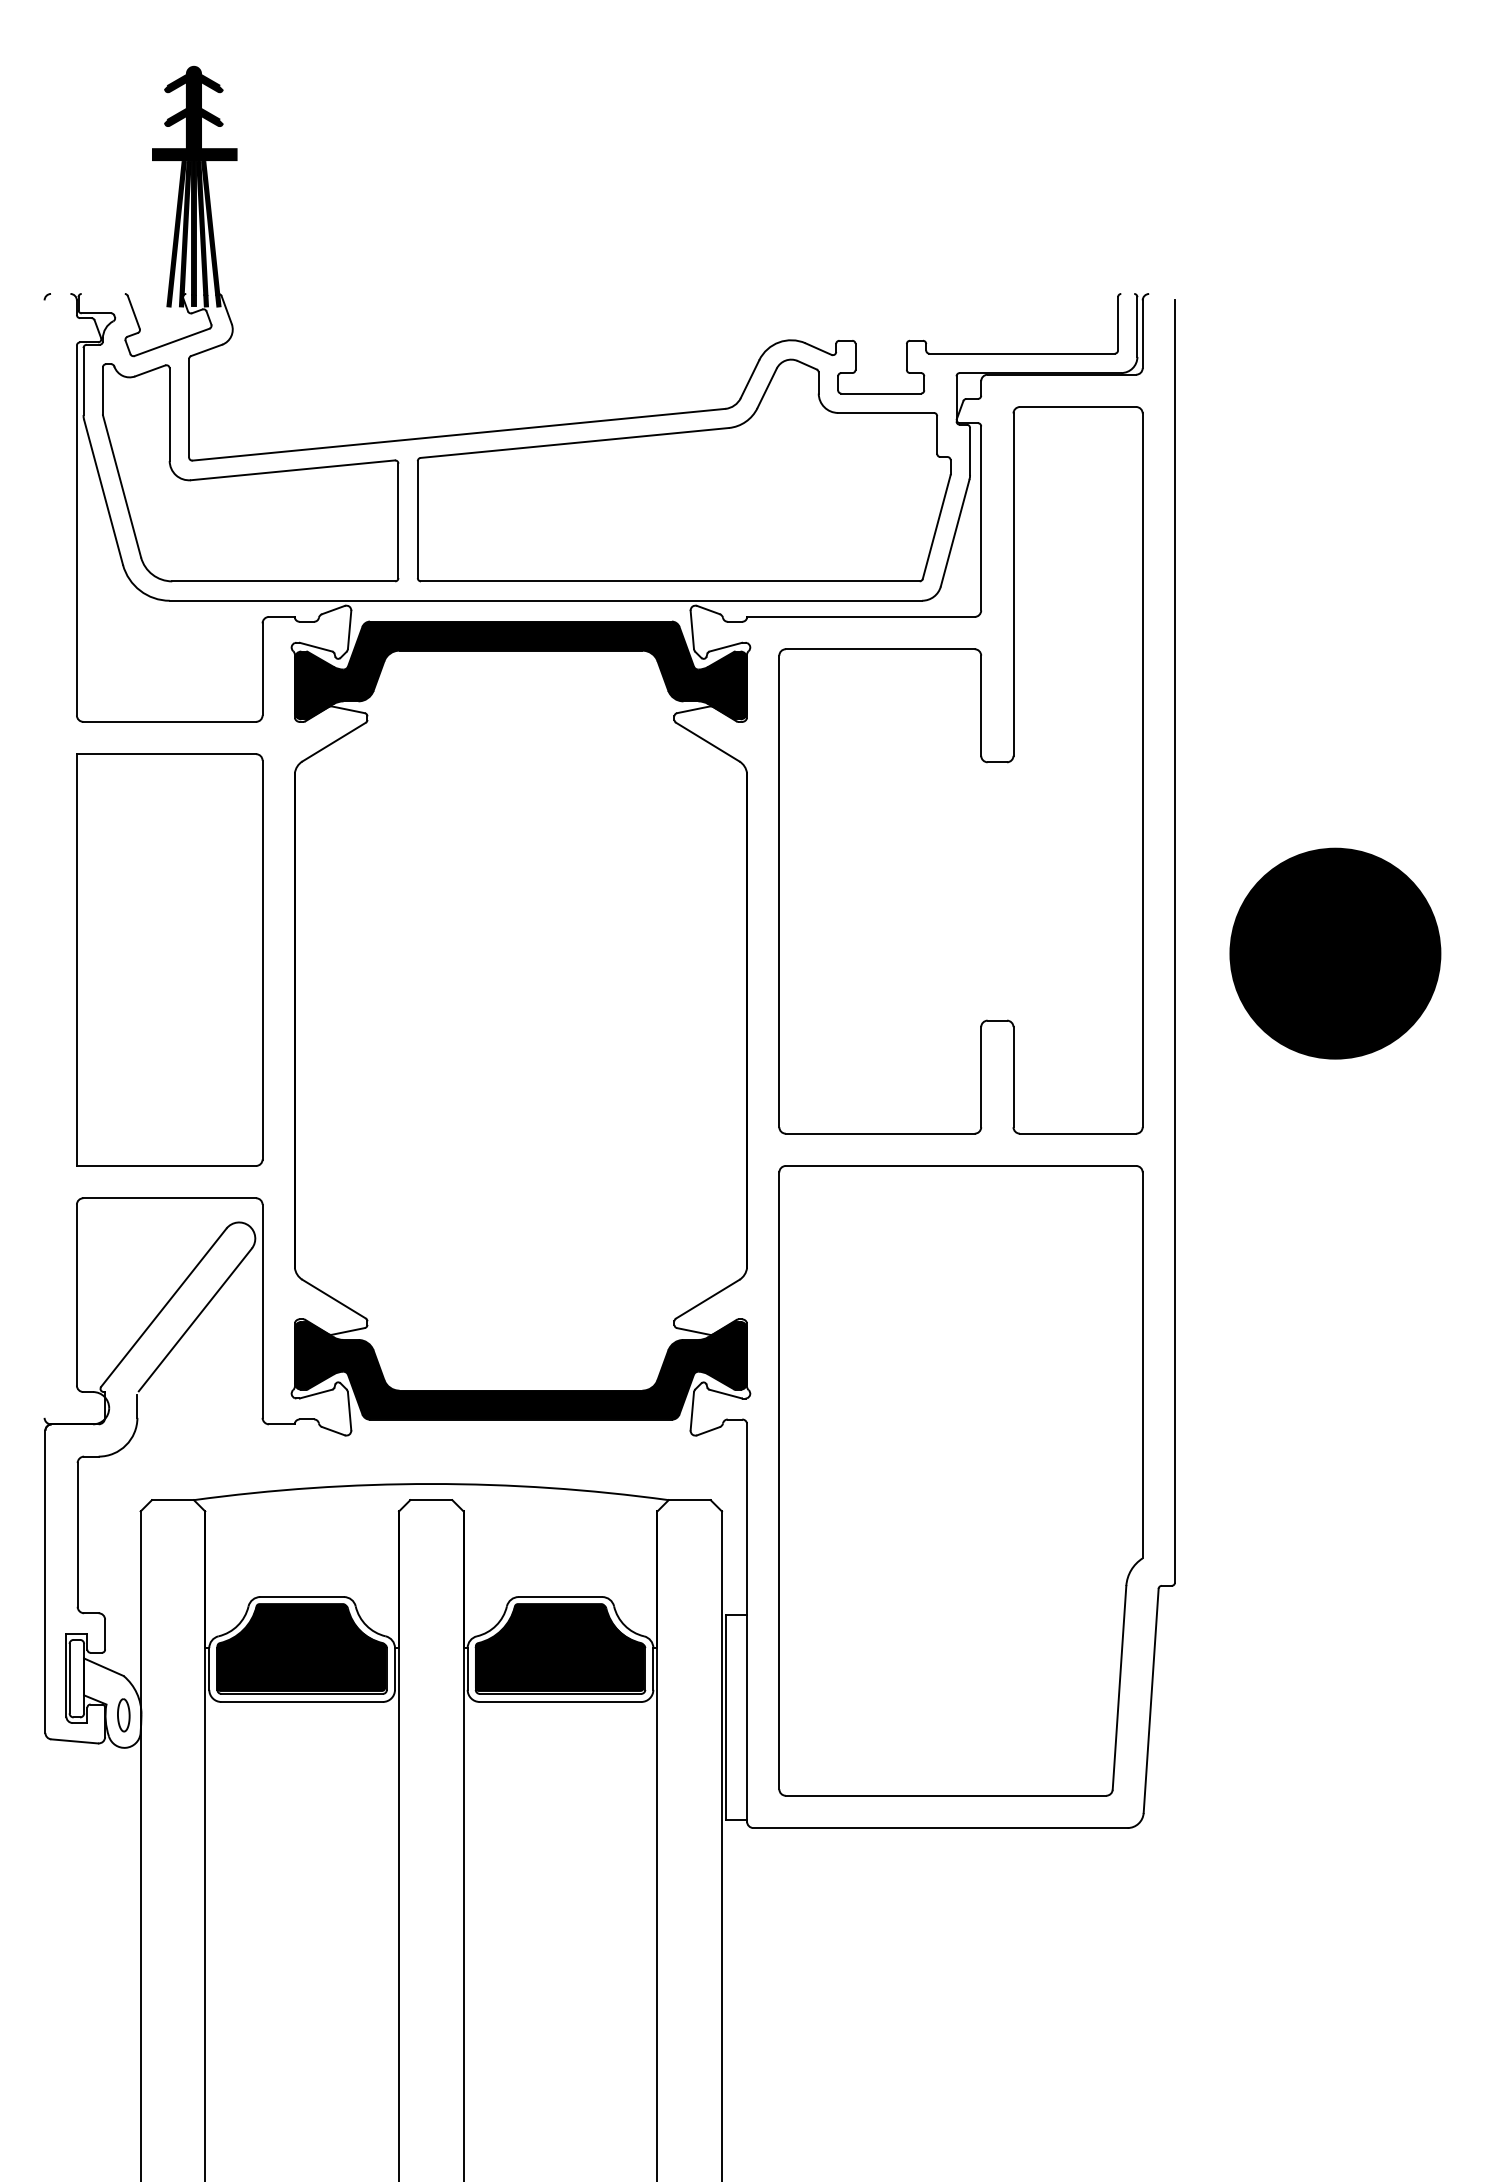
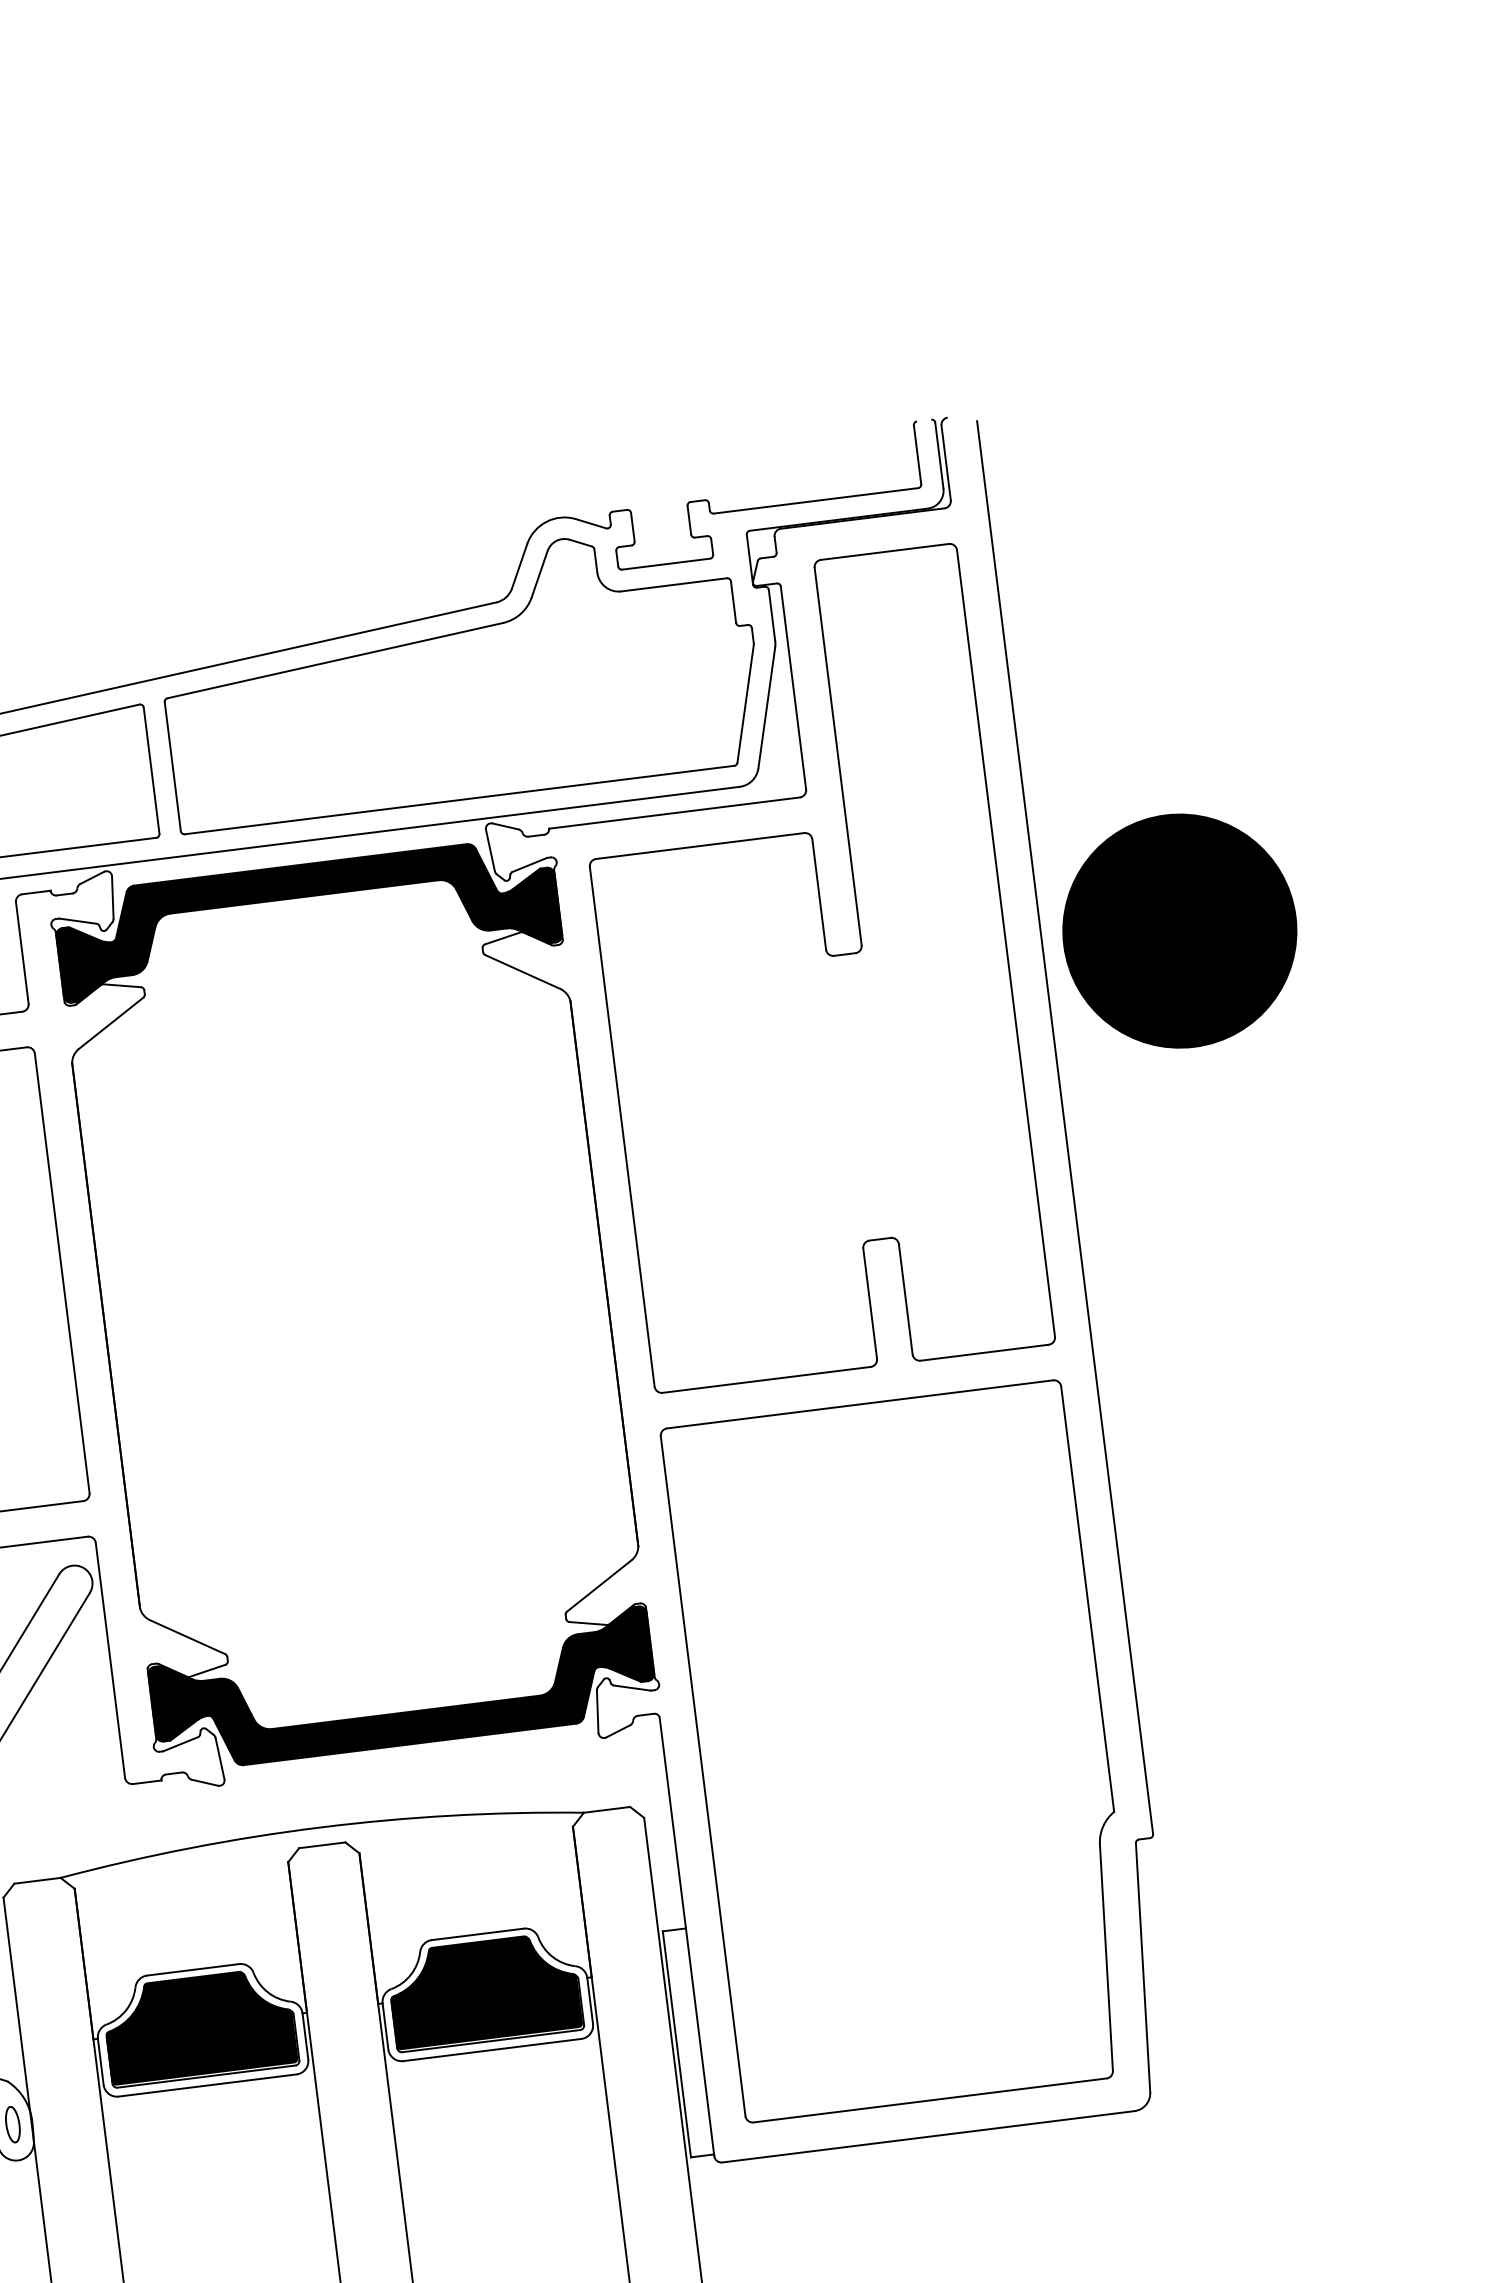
part: (1335, 953) -> (1179, 930), moved

